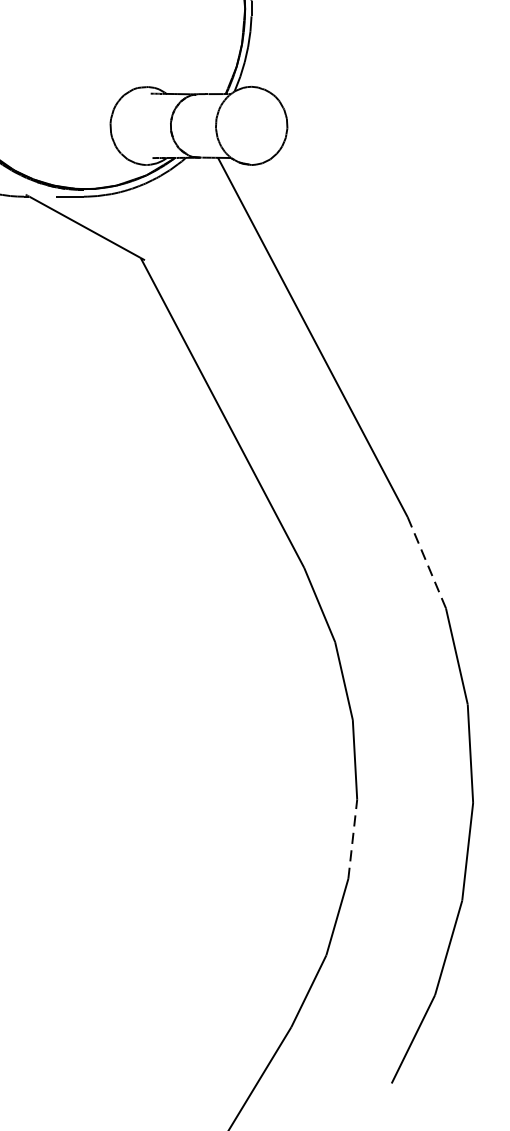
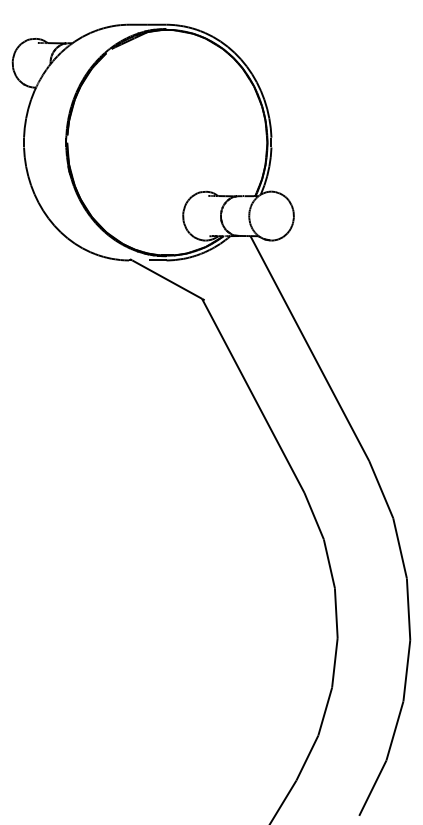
line: (427, 562) -> (381, 489), dashed -> solid
line: (352, 838) -> (334, 662), dashed -> solid

